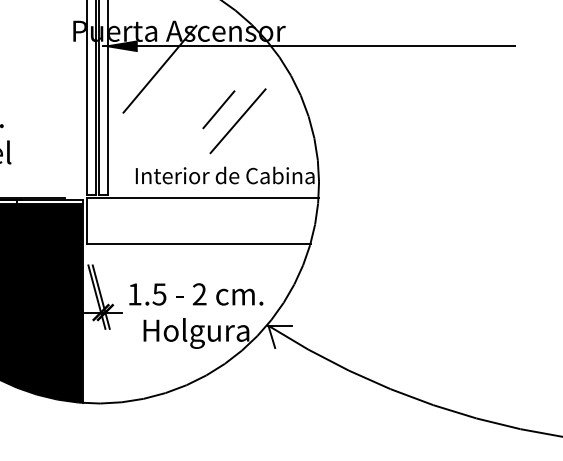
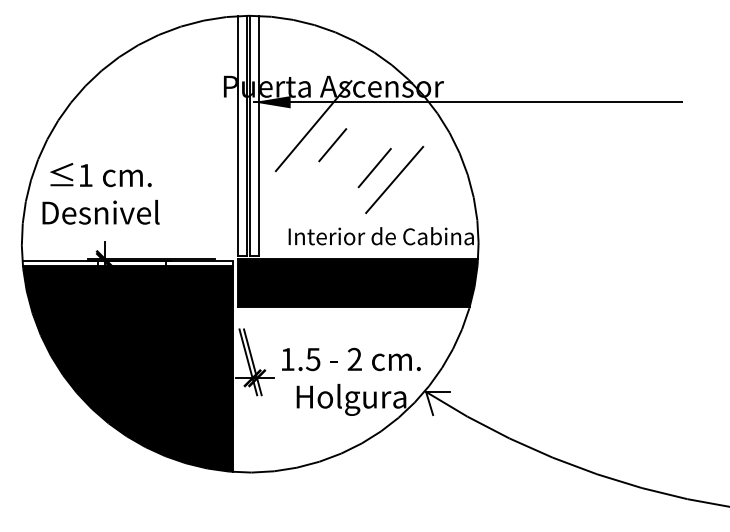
line: (178, 87) -> (332, 145), added
fill: (202, 220) -> (357, 282), added

